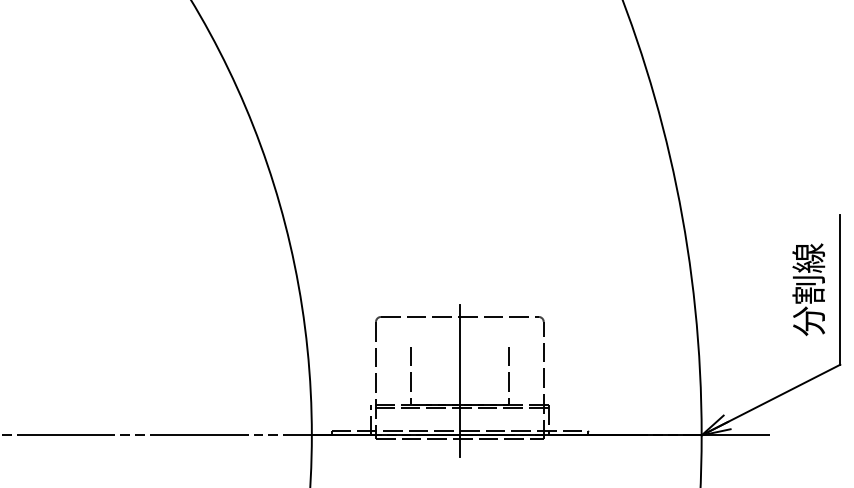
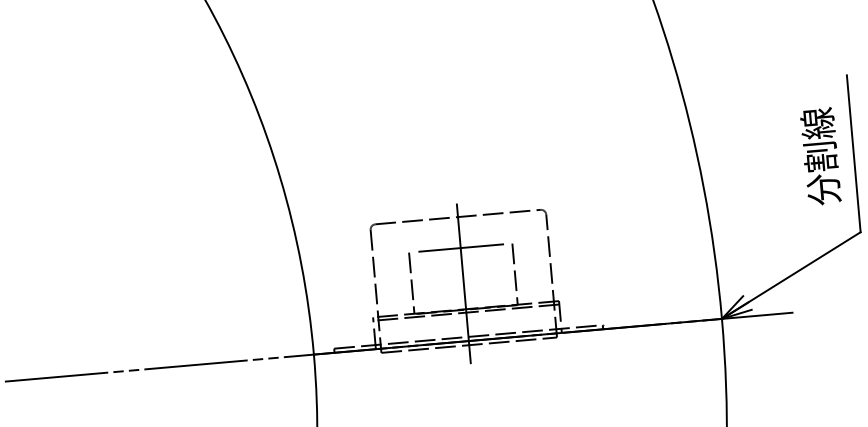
line: (460, 346) -> (461, 247), added

